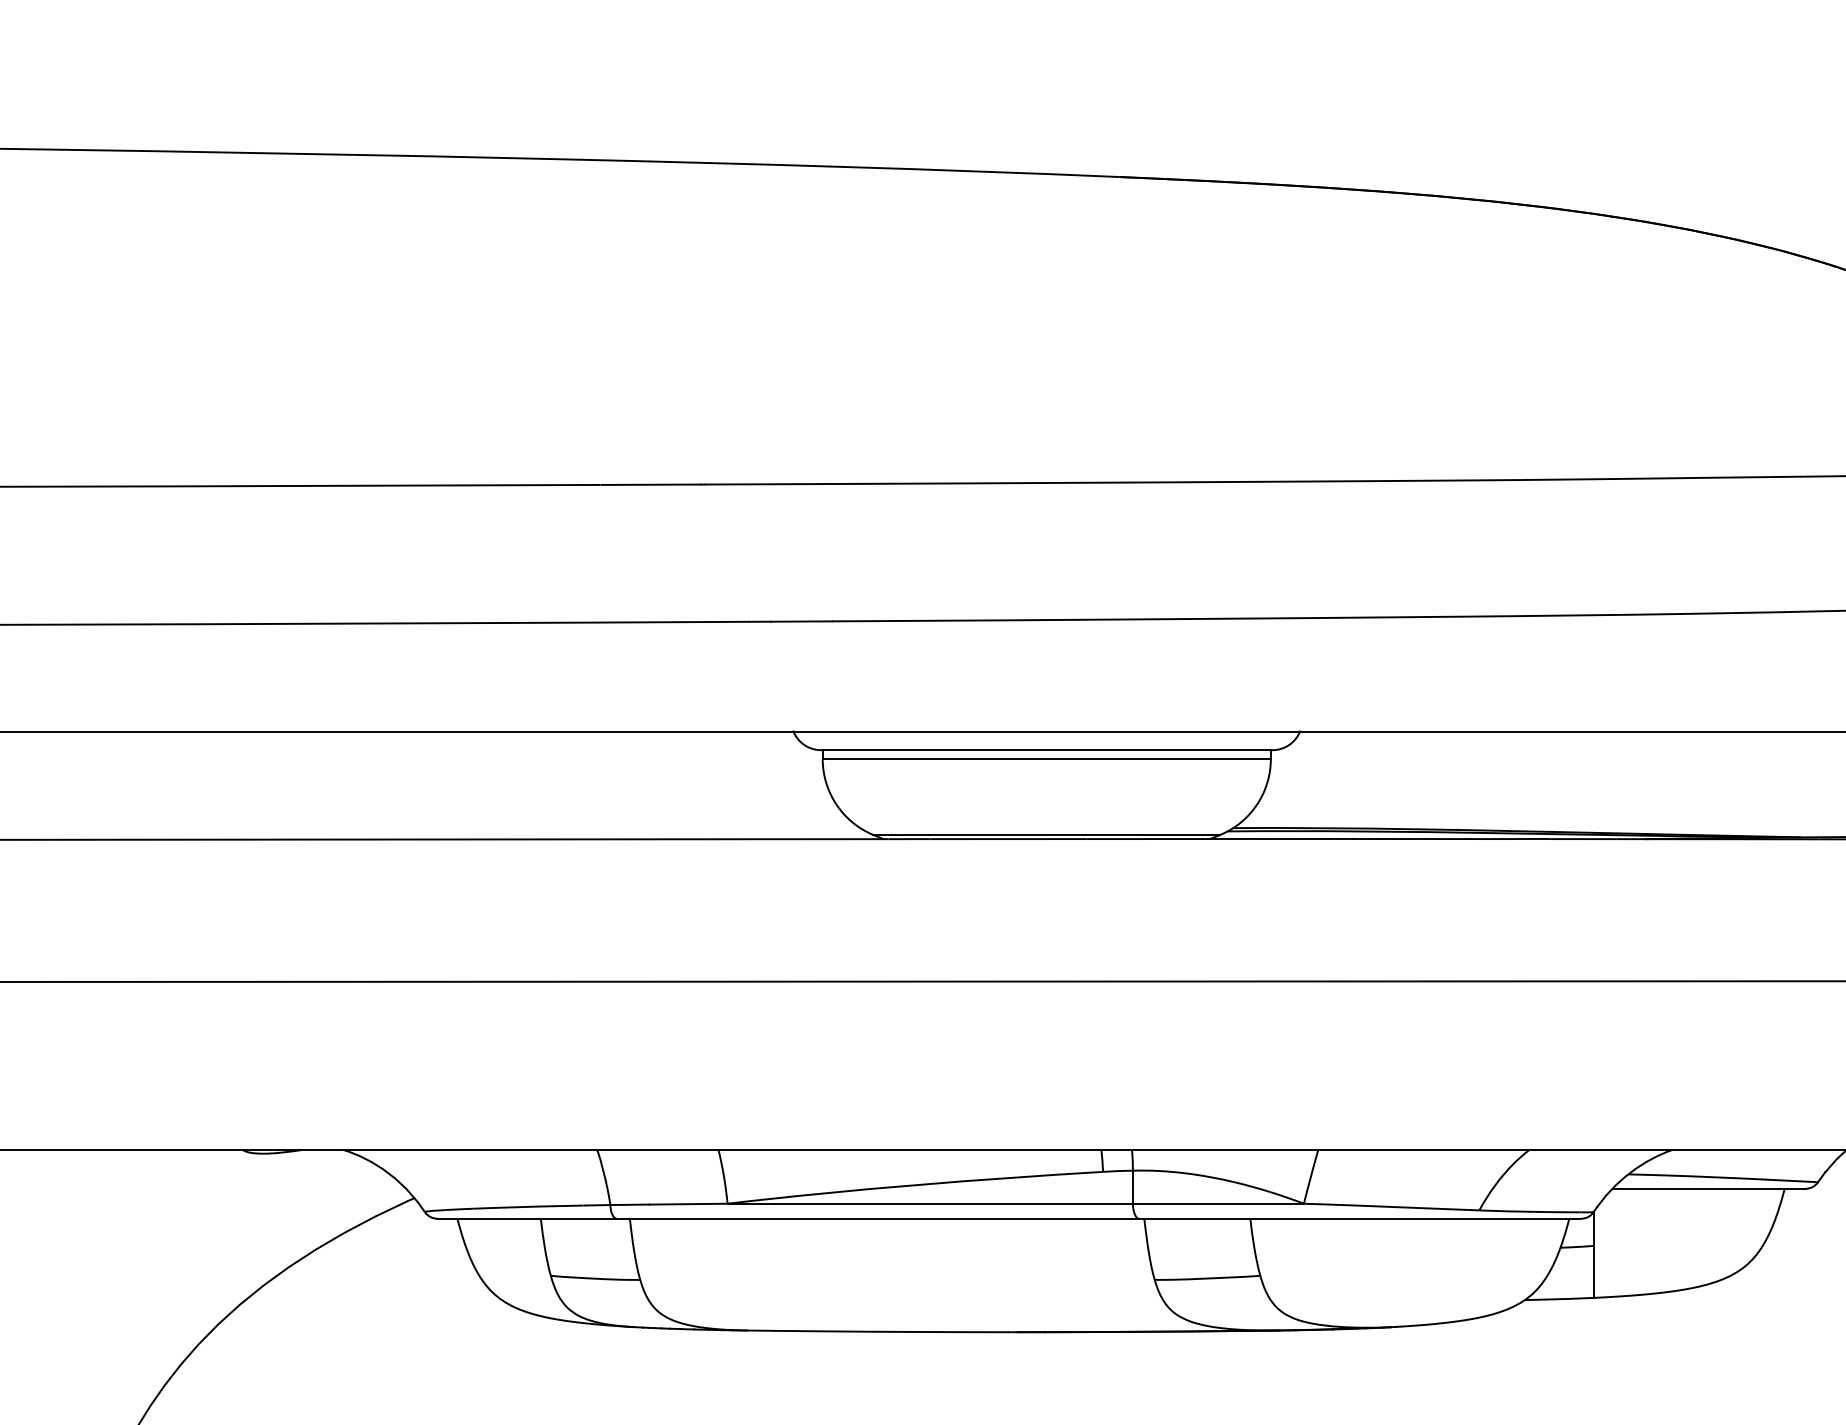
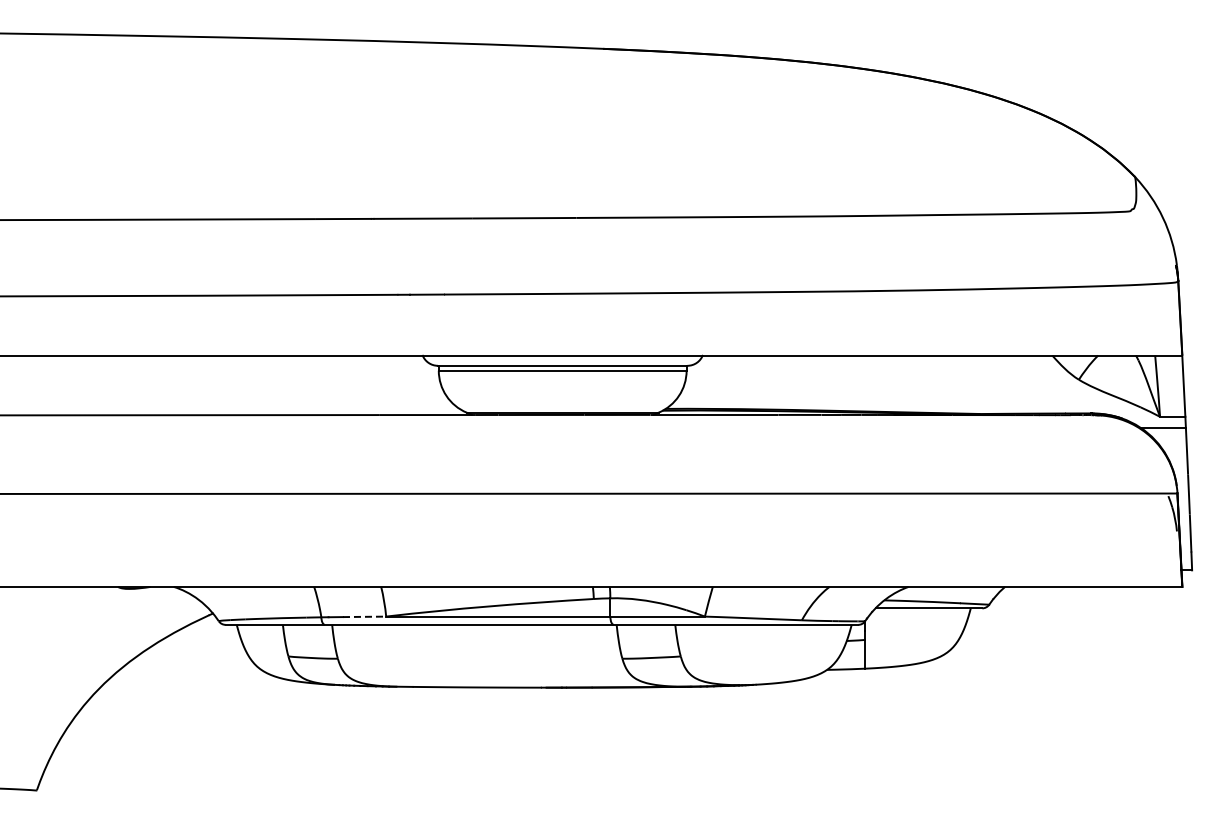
line: (688, 1203) -> (364, 616), solid -> dashed

